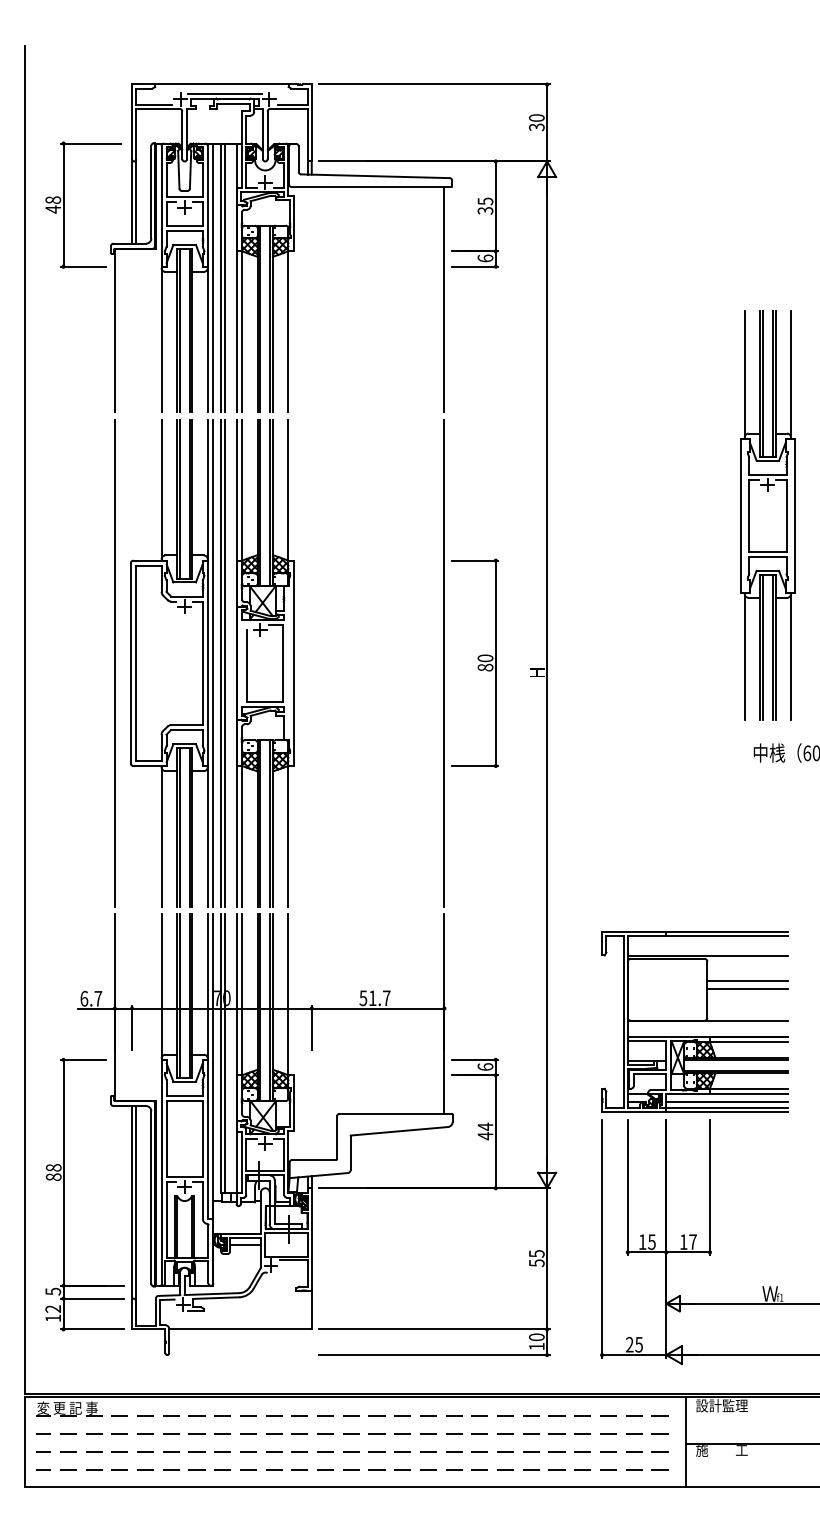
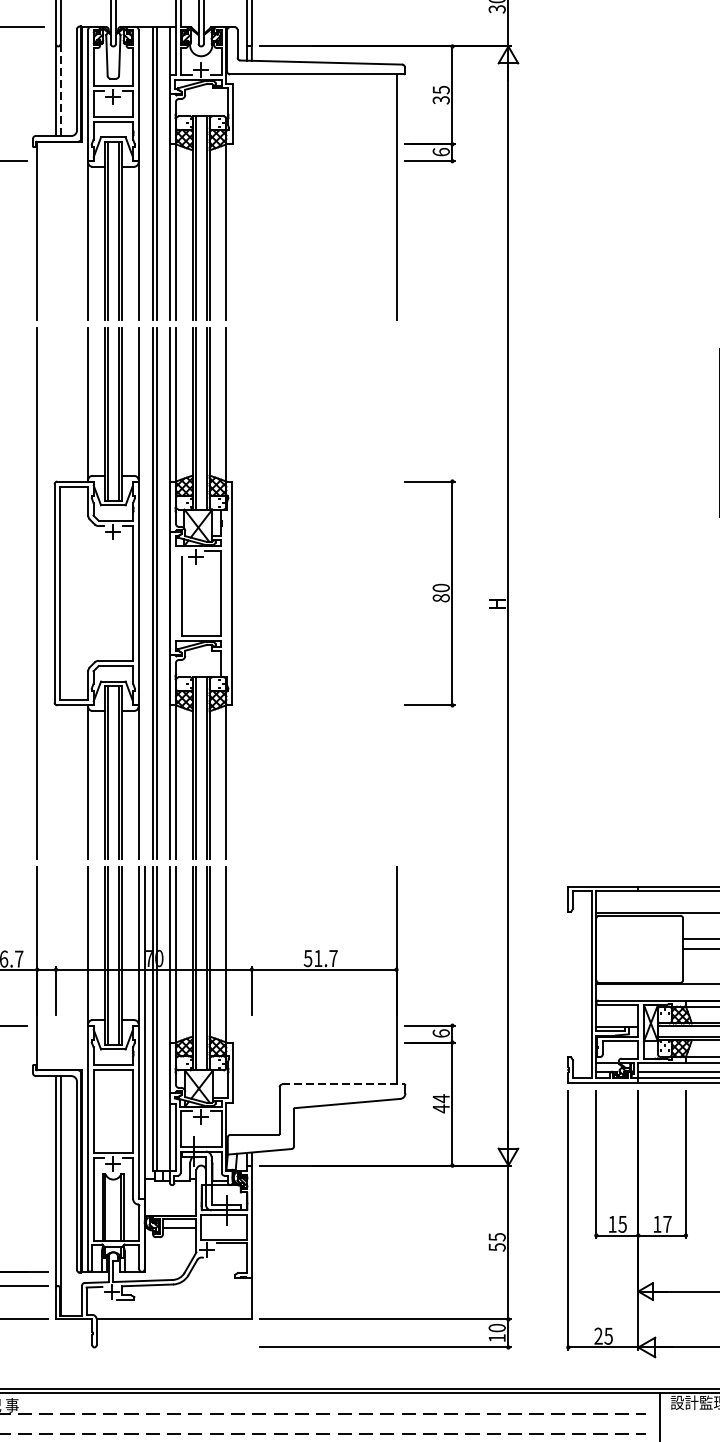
line: (136, 202) -> (60, 91), solid -> dashed
line: (213, 277) -> (144, 172), removed
line: (213, 663) -> (144, 593), removed
line: (444, 663) -> (396, 593), removed
line: (396, 1113) -> (344, 1084), solid -> dashed

